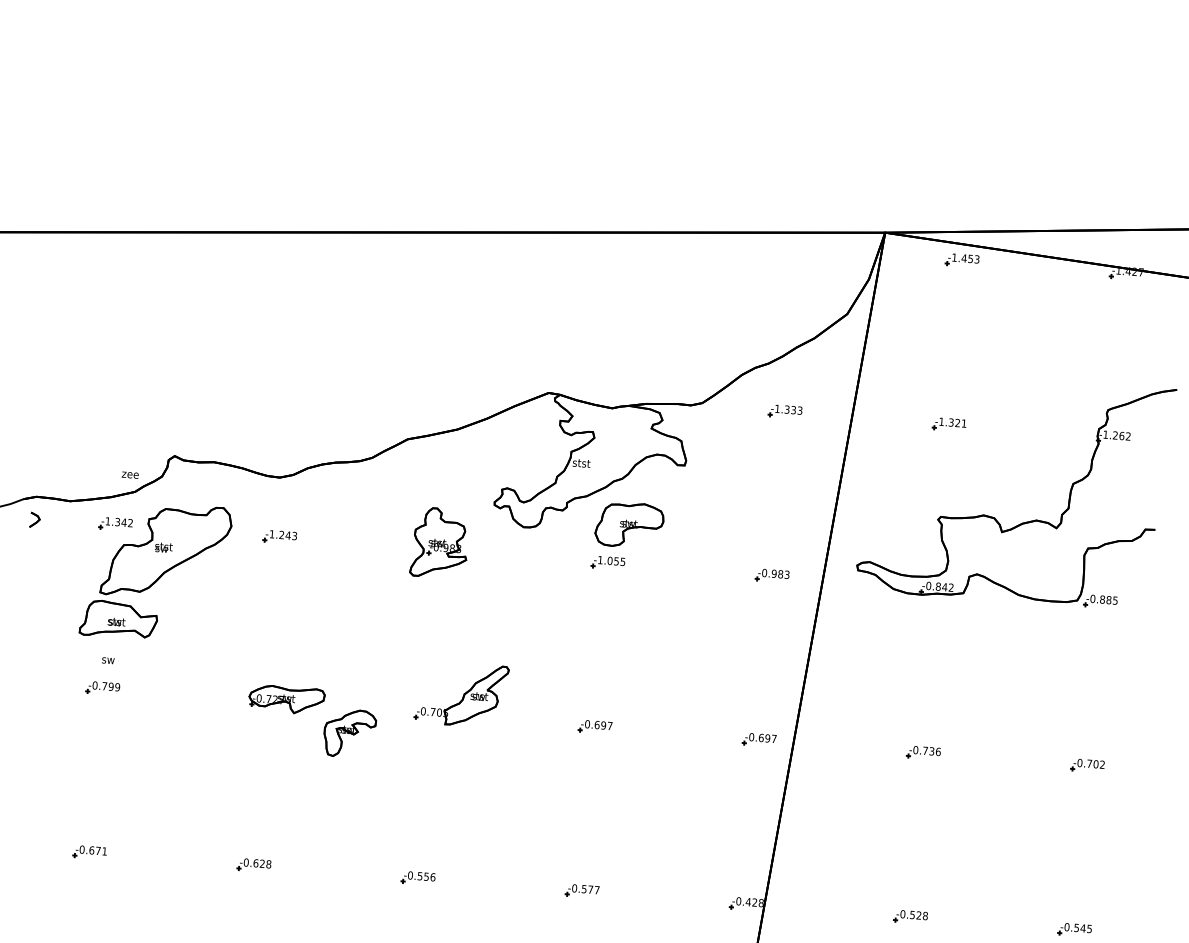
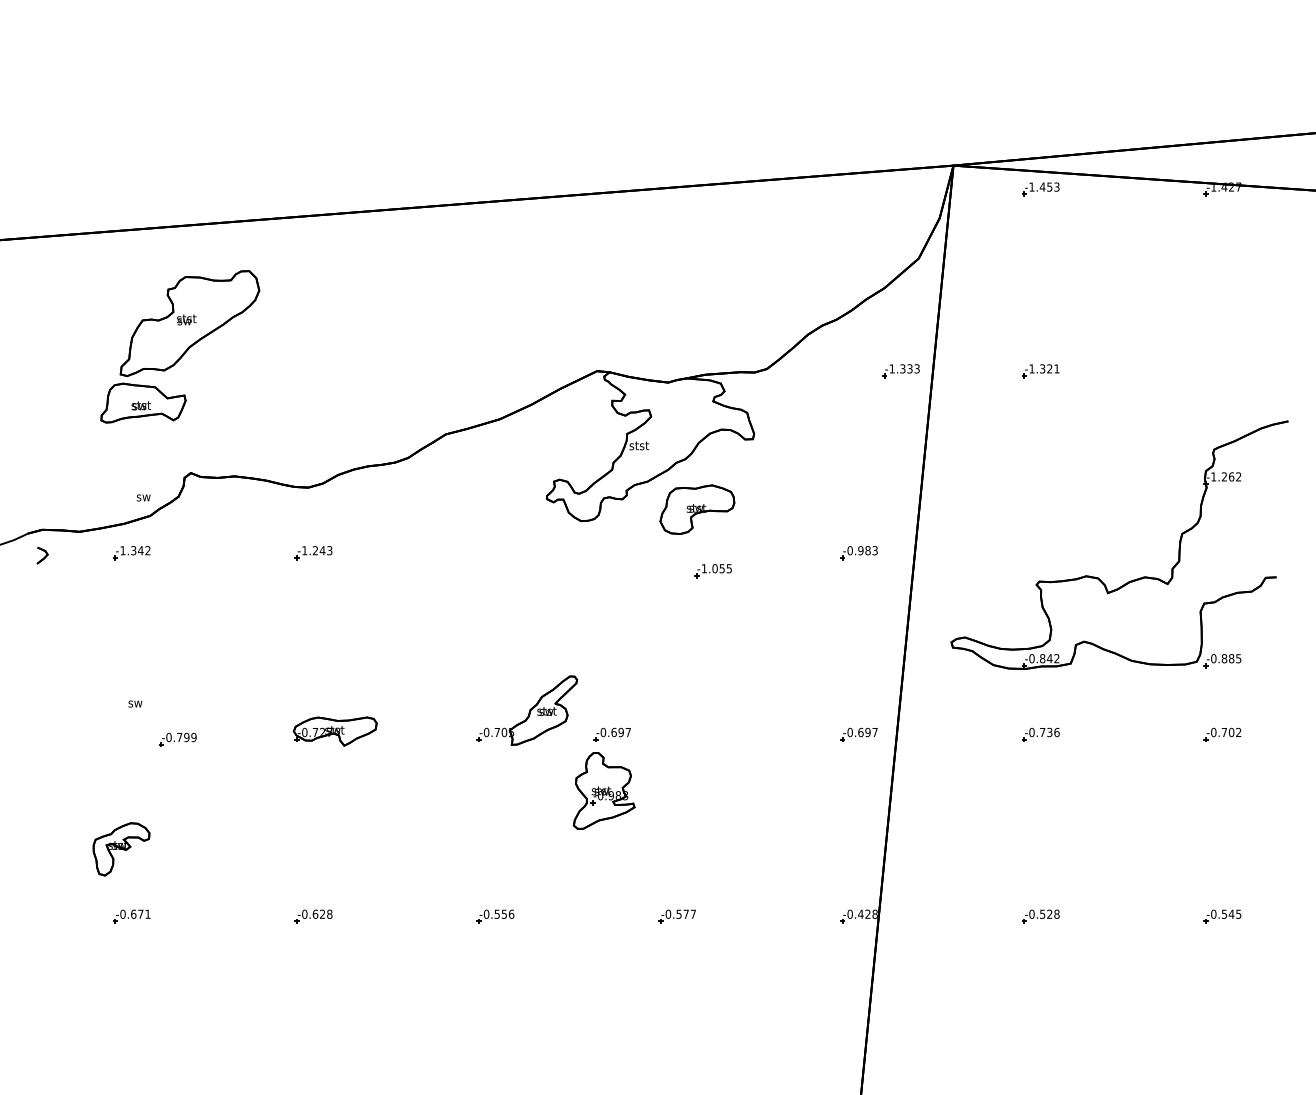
part: (784, 411) -> (900, 371), moved
text: (130, 474) -> (143, 497), zee -> sw
part: (1023, 522) -> (1130, 580), moved
part: (439, 542) -> (603, 790), moved
part: (607, 563) -> (712, 571), moved
part: (156, 571) -> (180, 346), moved
part: (102, 687) -> (177, 739), moved
part: (594, 726) -> (611, 734), moved
part: (349, 733) -> (121, 849), moved

